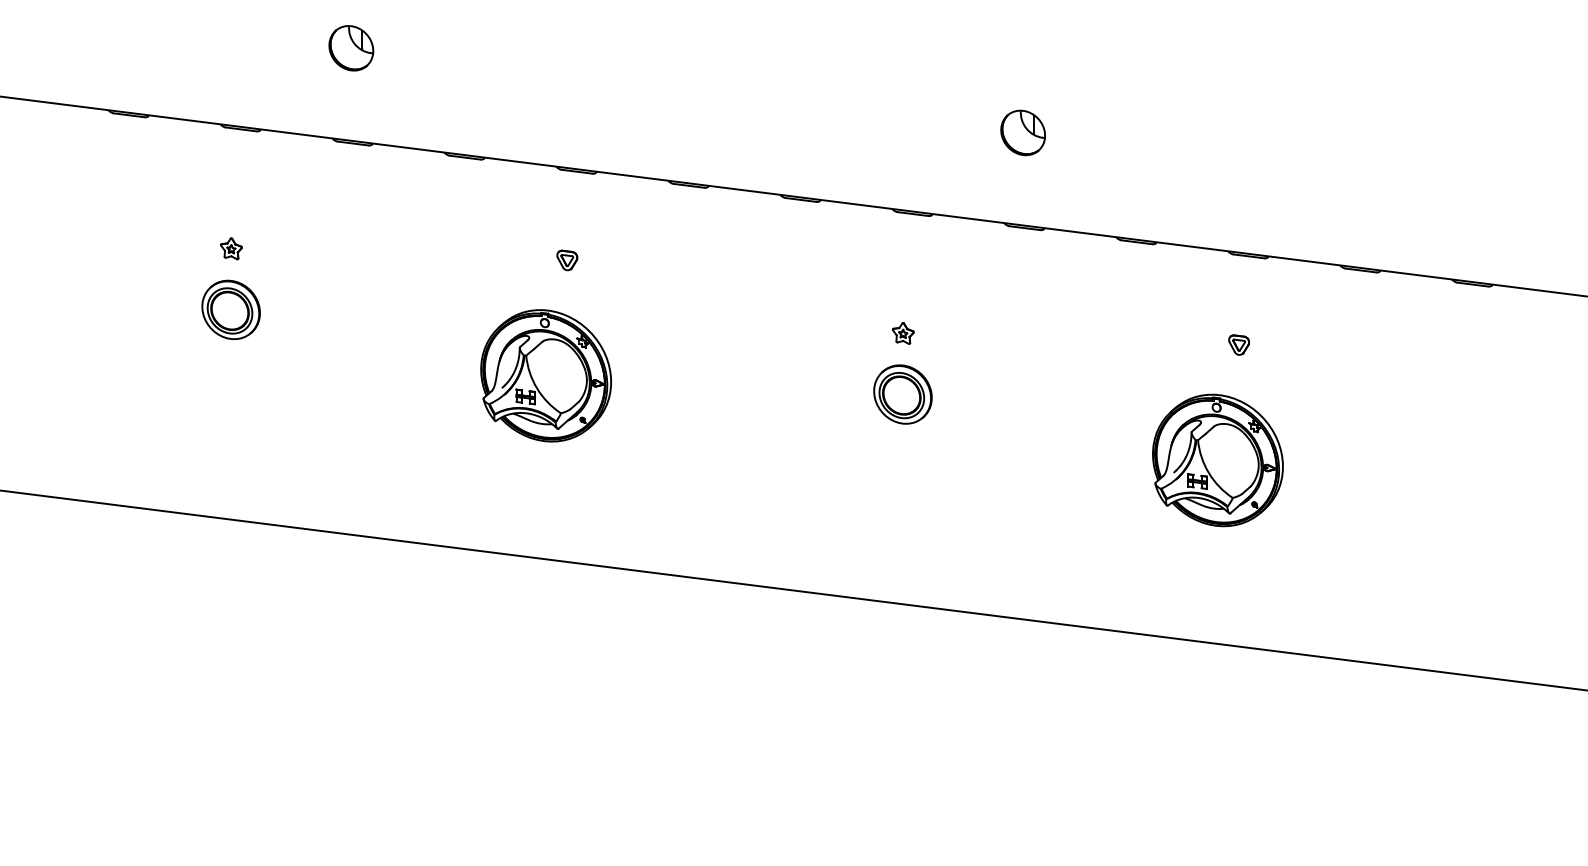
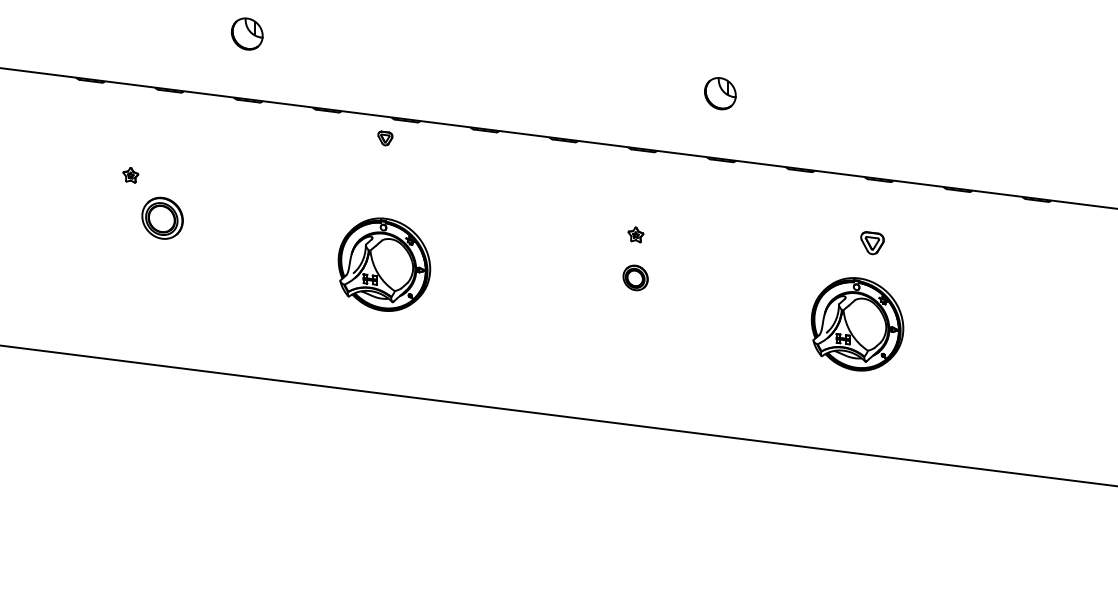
part: (230, 249) -> (130, 175), moved
part: (567, 260) -> (385, 138), moved
part: (1239, 344) -> (872, 242), size x1.6
part: (902, 393) -> (635, 277), size x0.6

